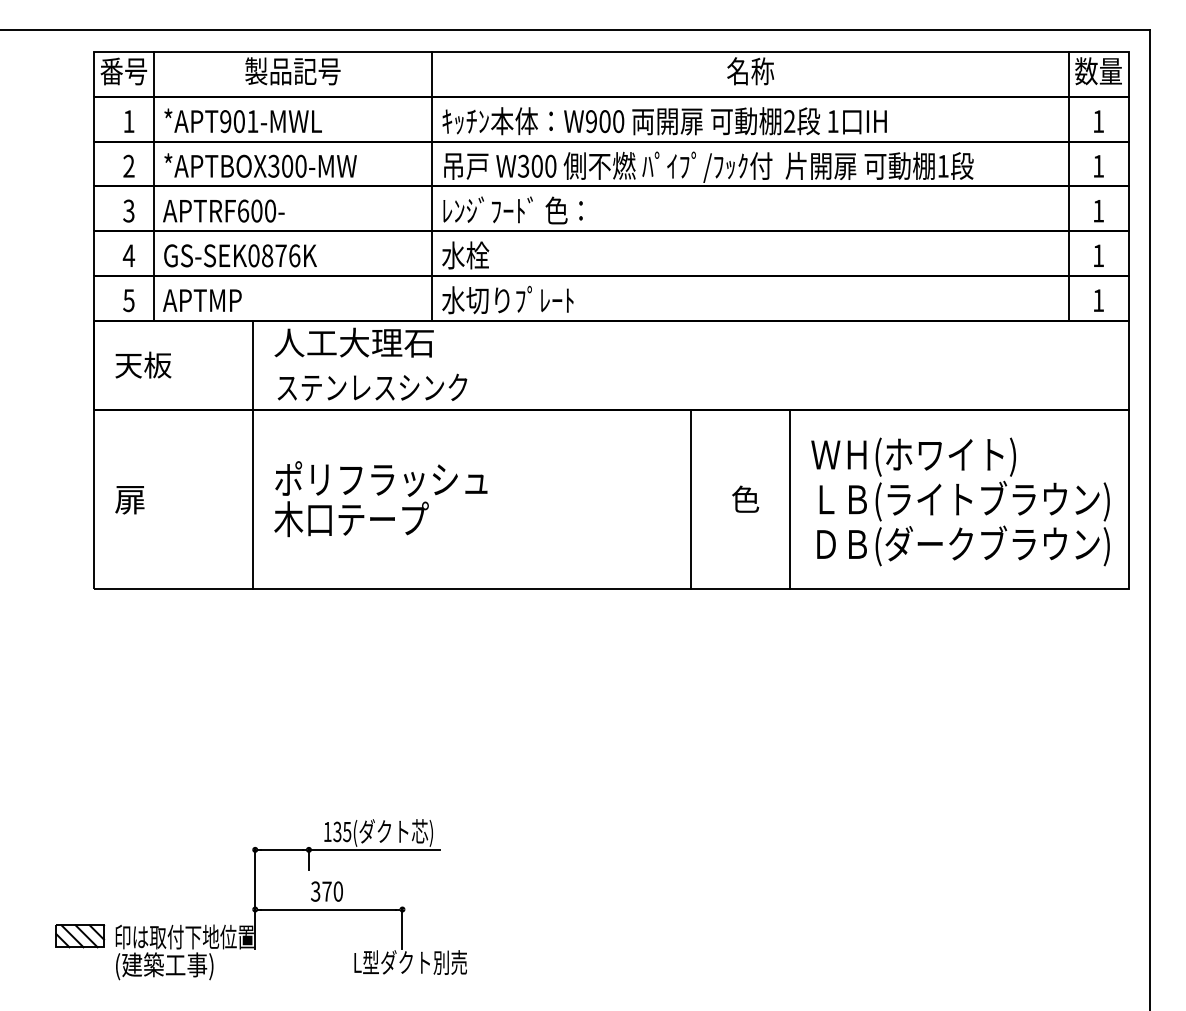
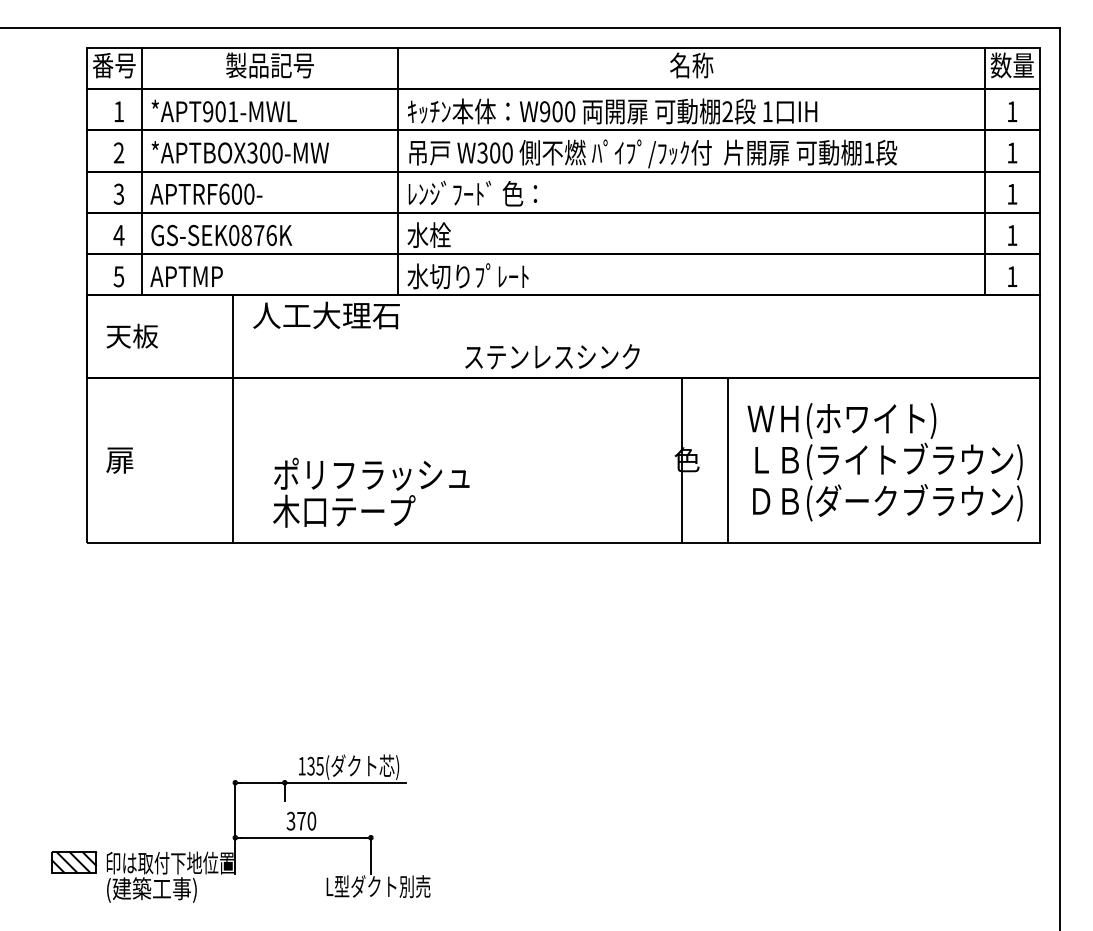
text: (372, 387) -> (552, 356), moved
text: (380, 499) -> (370, 493), moved
line: (690, 499) -> (681, 459), moved

